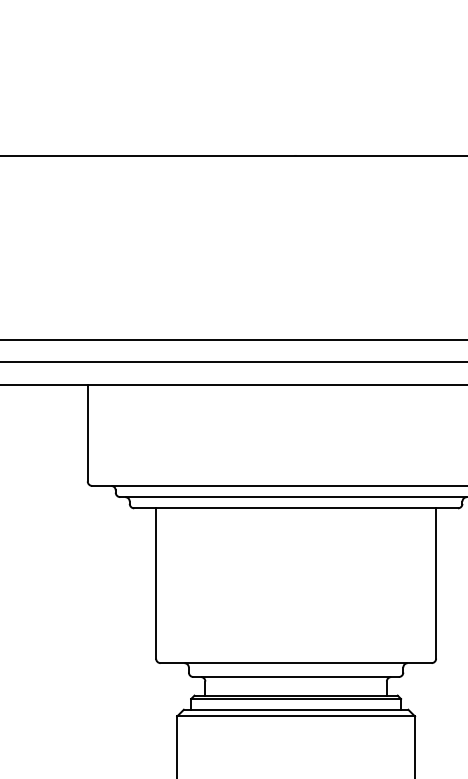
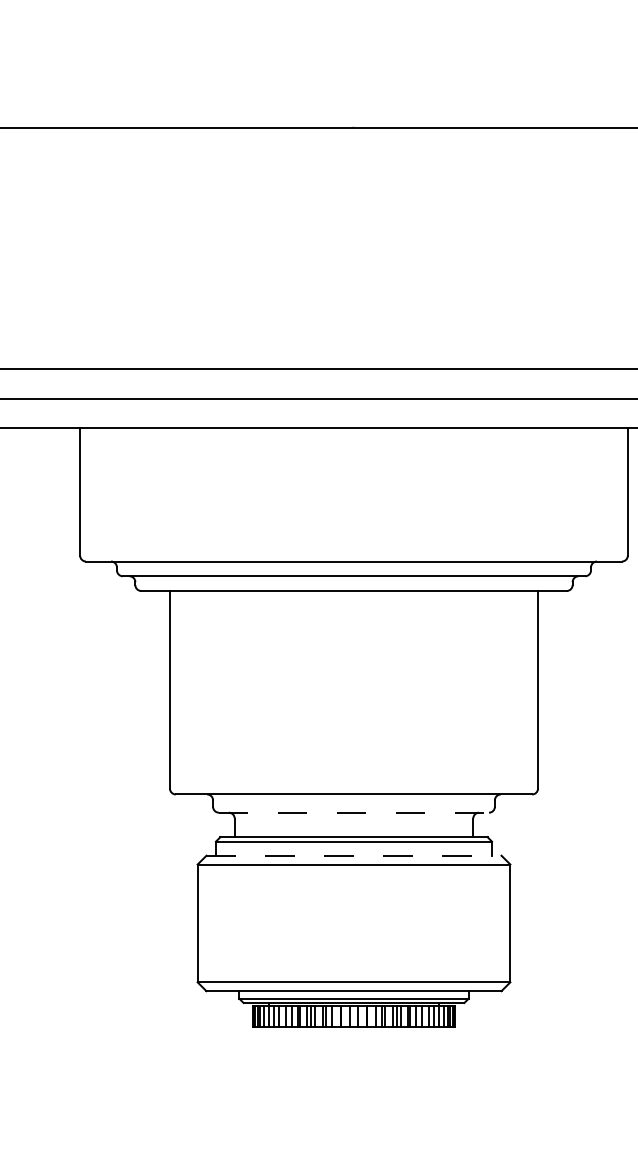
line: (296, 676) -> (354, 812), solid -> dashed
line: (296, 709) -> (354, 855), solid -> dashed

